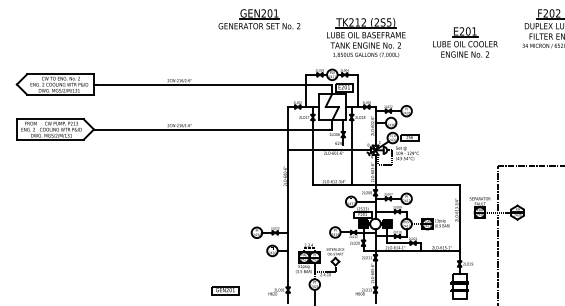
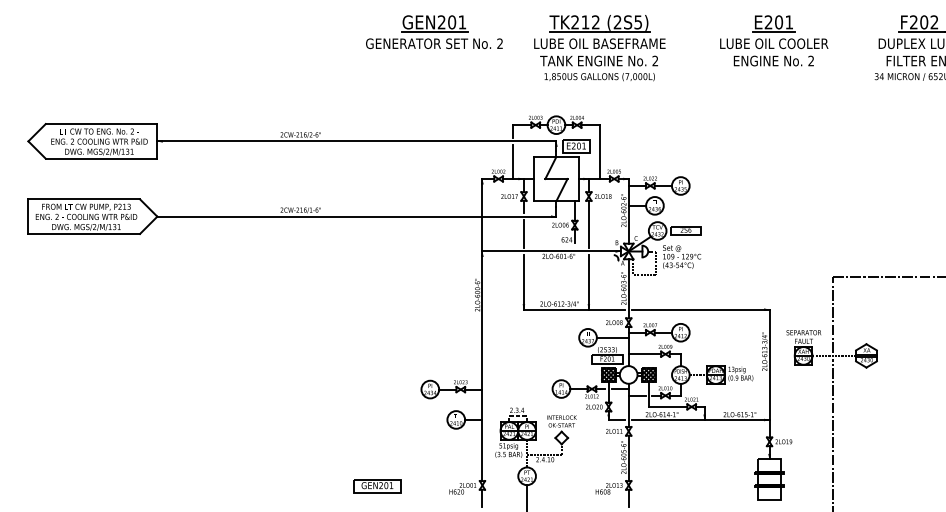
part: (366, 37) -> (600, 47), moved
part: (465, 42) -> (774, 40), moved

